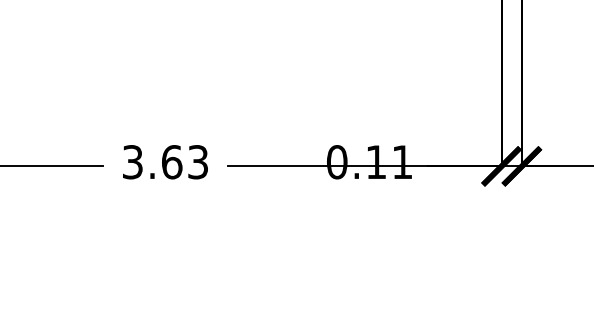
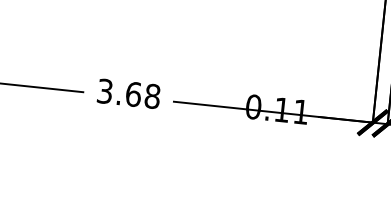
text: (198, 162) -> (152, 96), 3.63 -> 3.68

